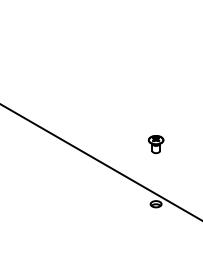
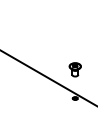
part: (156, 144) -> (75, 69), size x1.6

